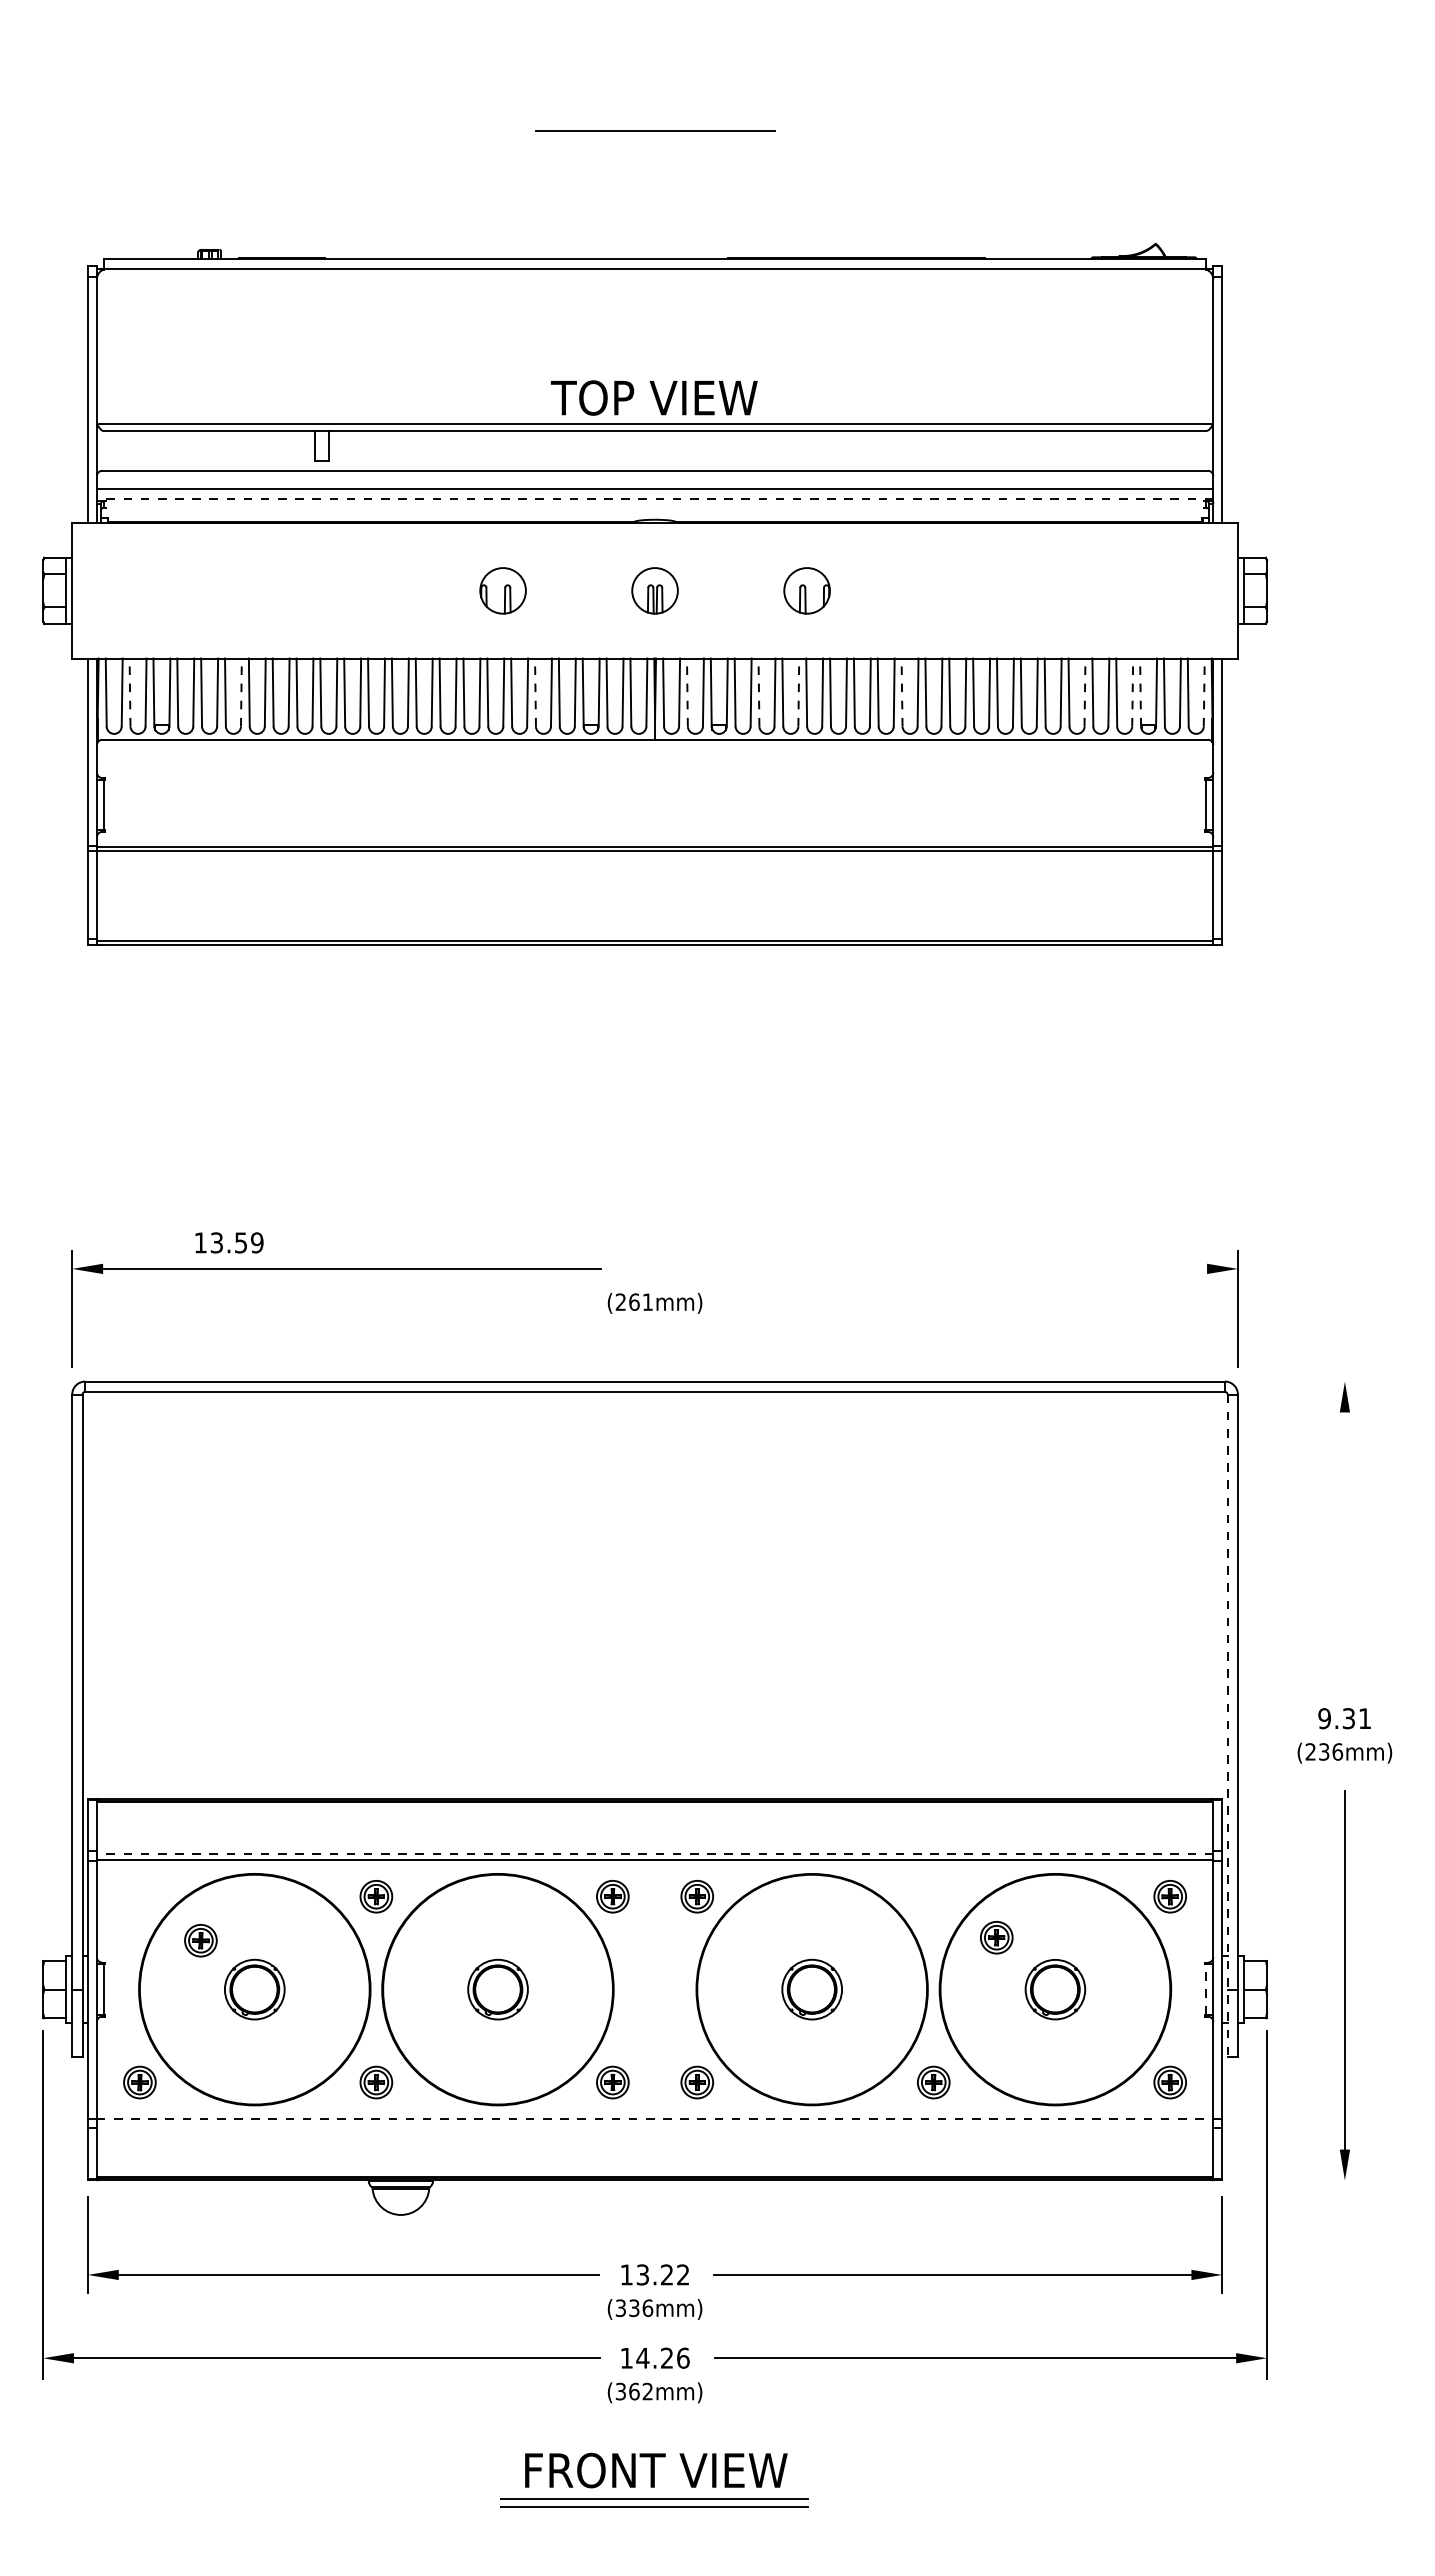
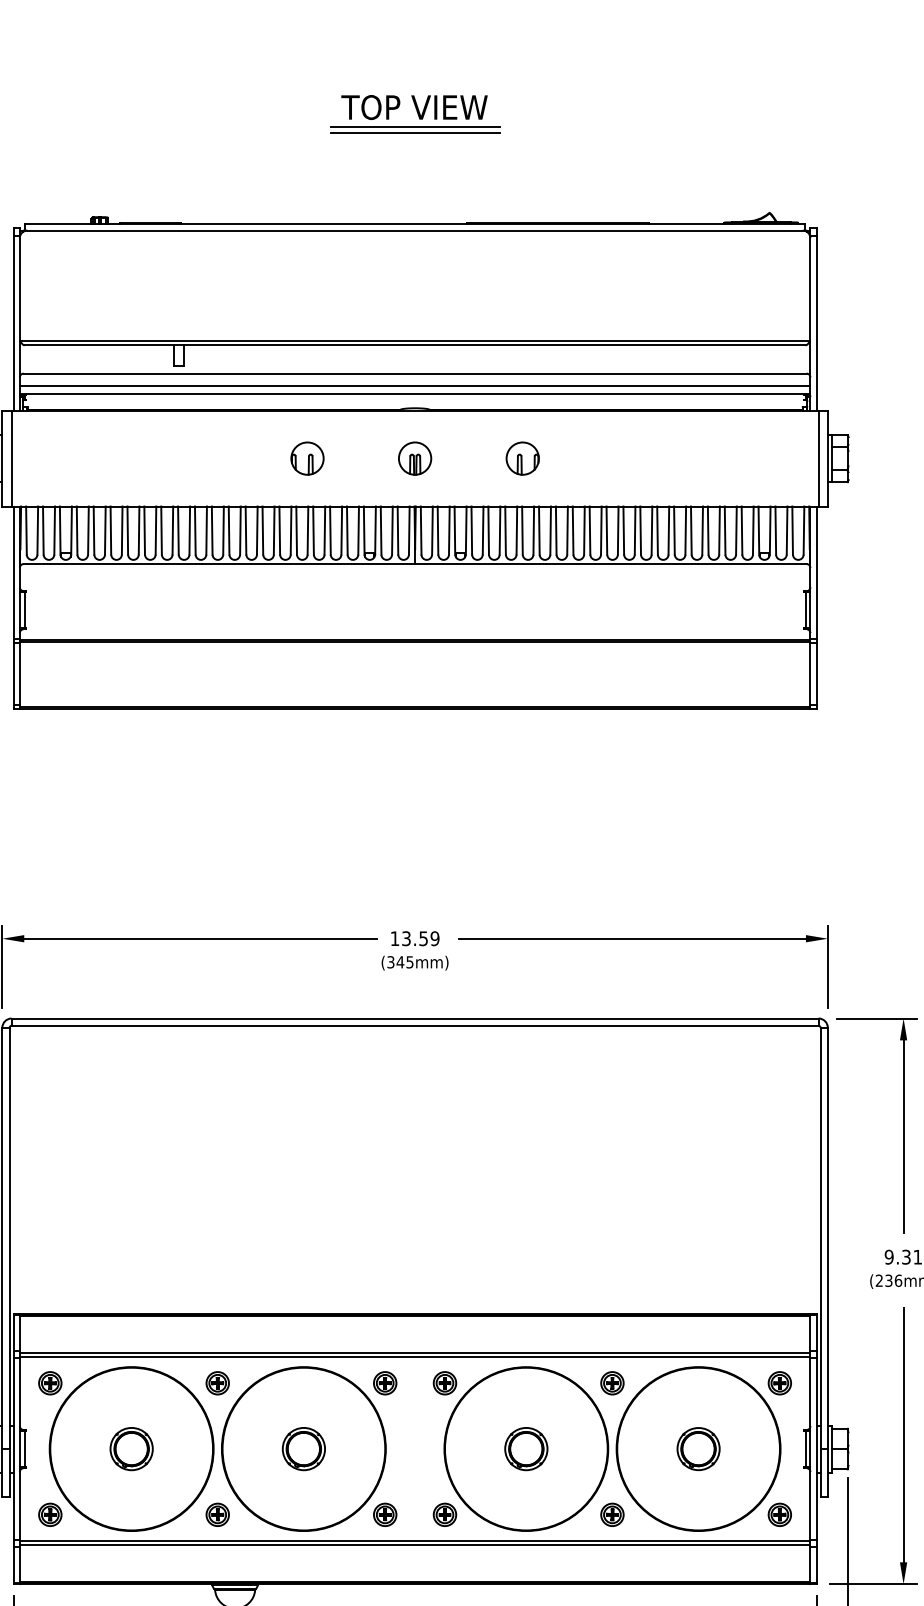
line: (655, 123) -> (415, 127), added
text: (653, 397) -> (413, 107), moved
line: (654, 499) -> (414, 393), dashed -> solid
line: (85, 590) -> (11, 458), added
line: (1224, 590) -> (818, 458), added
line: (130, 692) -> (43, 530), dashed -> solid
line: (241, 692) -> (122, 530), dashed -> solid
line: (535, 692) -> (330, 530), dashed -> solid
line: (687, 692) -> (438, 530), dashed -> solid
line: (758, 692) -> (488, 530), dashed -> solid
line: (798, 692) -> (516, 530), dashed -> solid
line: (902, 692) -> (590, 530), dashed -> solid
line: (1084, 692) -> (719, 530), dashed -> solid
line: (1132, 692) -> (753, 530), dashed -> solid
line: (1140, 692) -> (758, 530), dashed -> solid
line: (1204, 692) -> (804, 530), dashed -> solid
text: (229, 1242) -> (415, 938), moved
line: (967, 1268) -> (636, 938), added
text: (633, 1302) -> (399, 962), (261mm) -> (345mm)
line: (1307, 1381) -> (877, 1018), added
line: (1344, 1542) -> (903, 1132), added
line: (1227, 1726) -> (820, 1262), dashed -> solid
line: (654, 1854) -> (414, 1353), dashed -> solid
part: (996, 1937) -> (612, 1383), moved
part: (200, 1940) -> (50, 1383), moved
line: (1206, 1989) -> (805, 1448), dashed -> solid
line: (655, 2119) -> (415, 1541), dashed -> solid
line: (654, 2125) -> (414, 1545), added
line: (1301, 2180) -> (872, 1584), added

